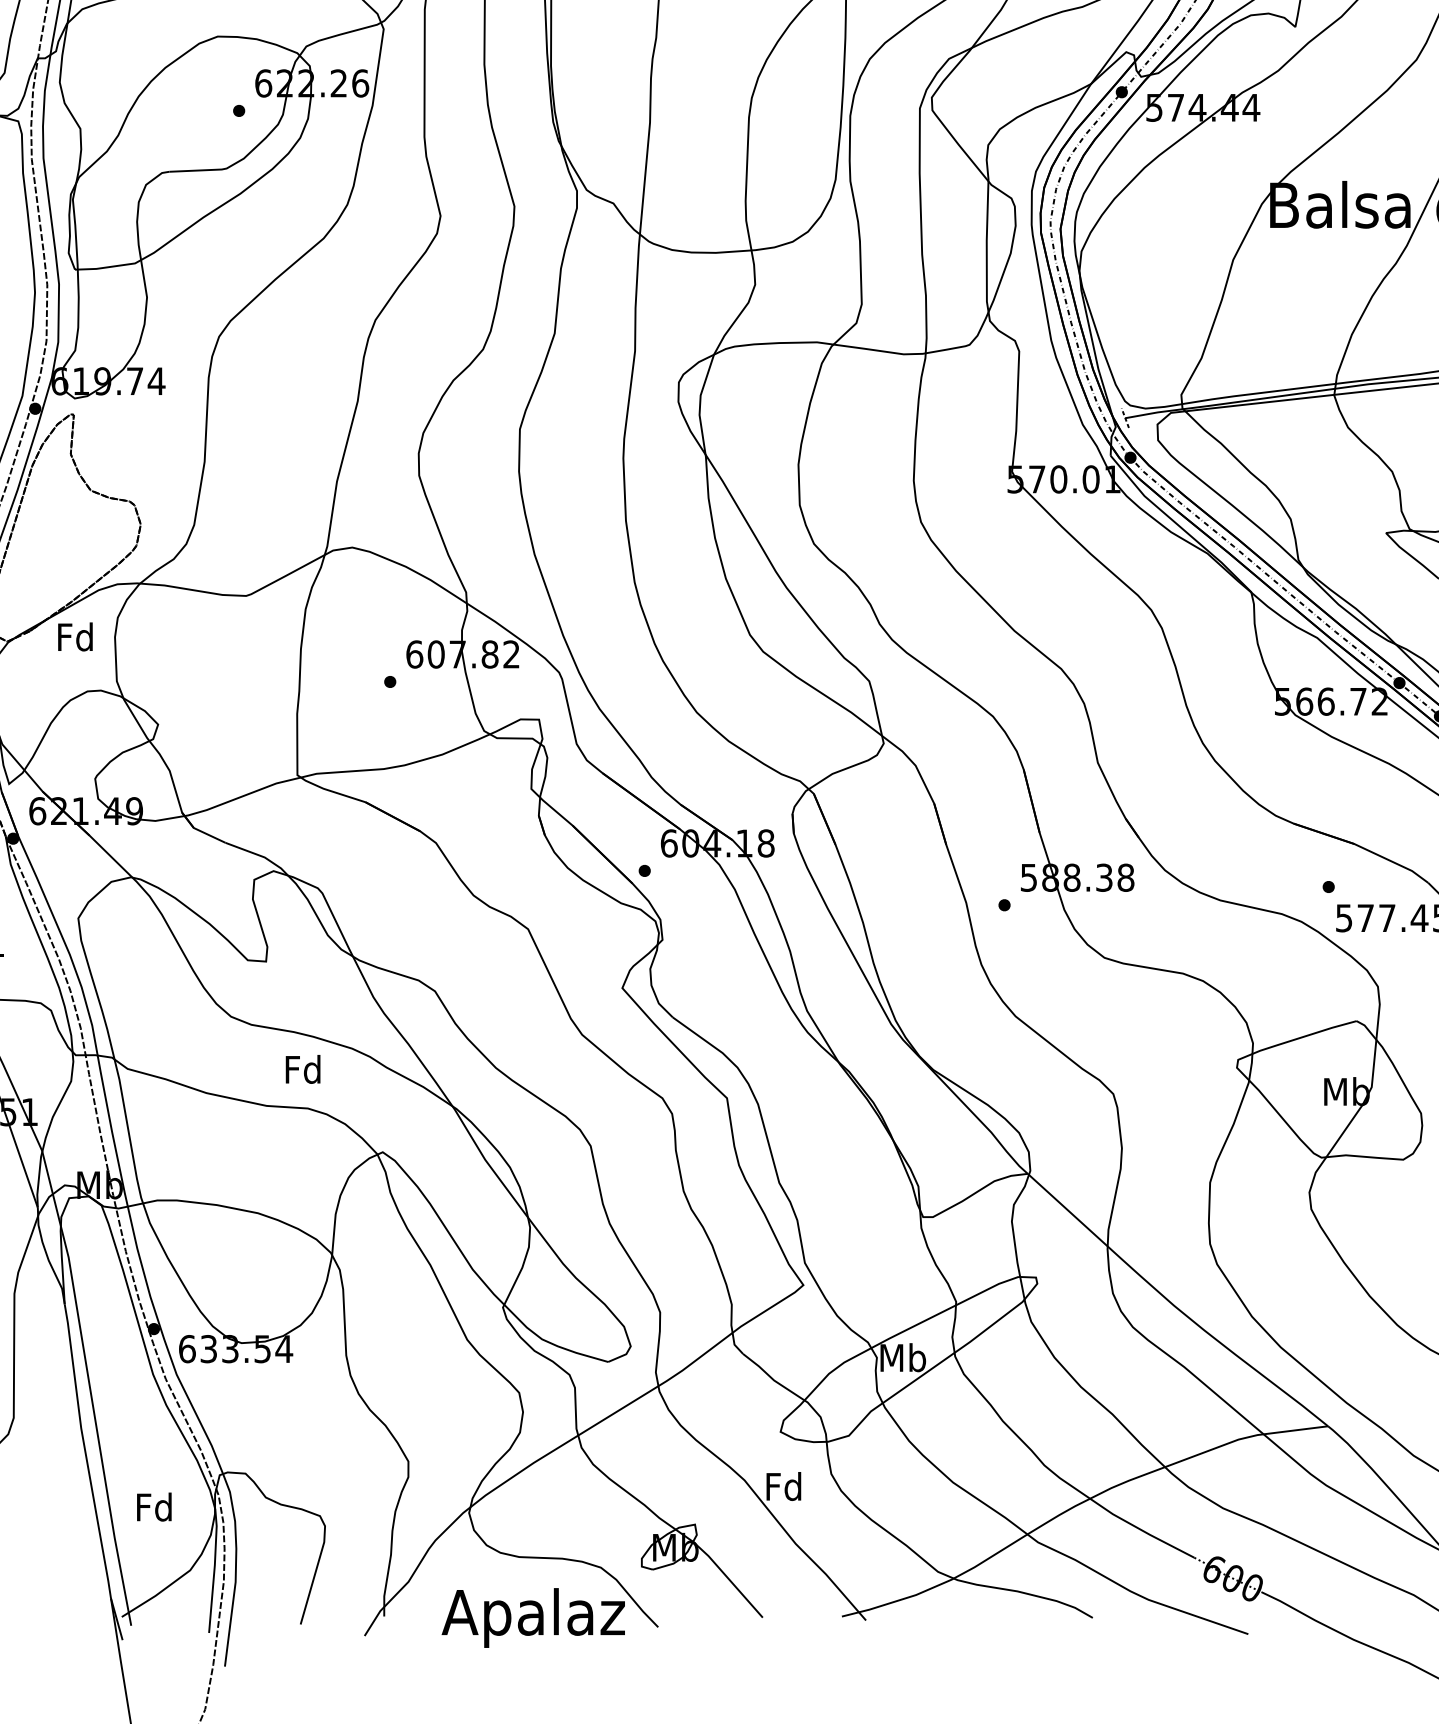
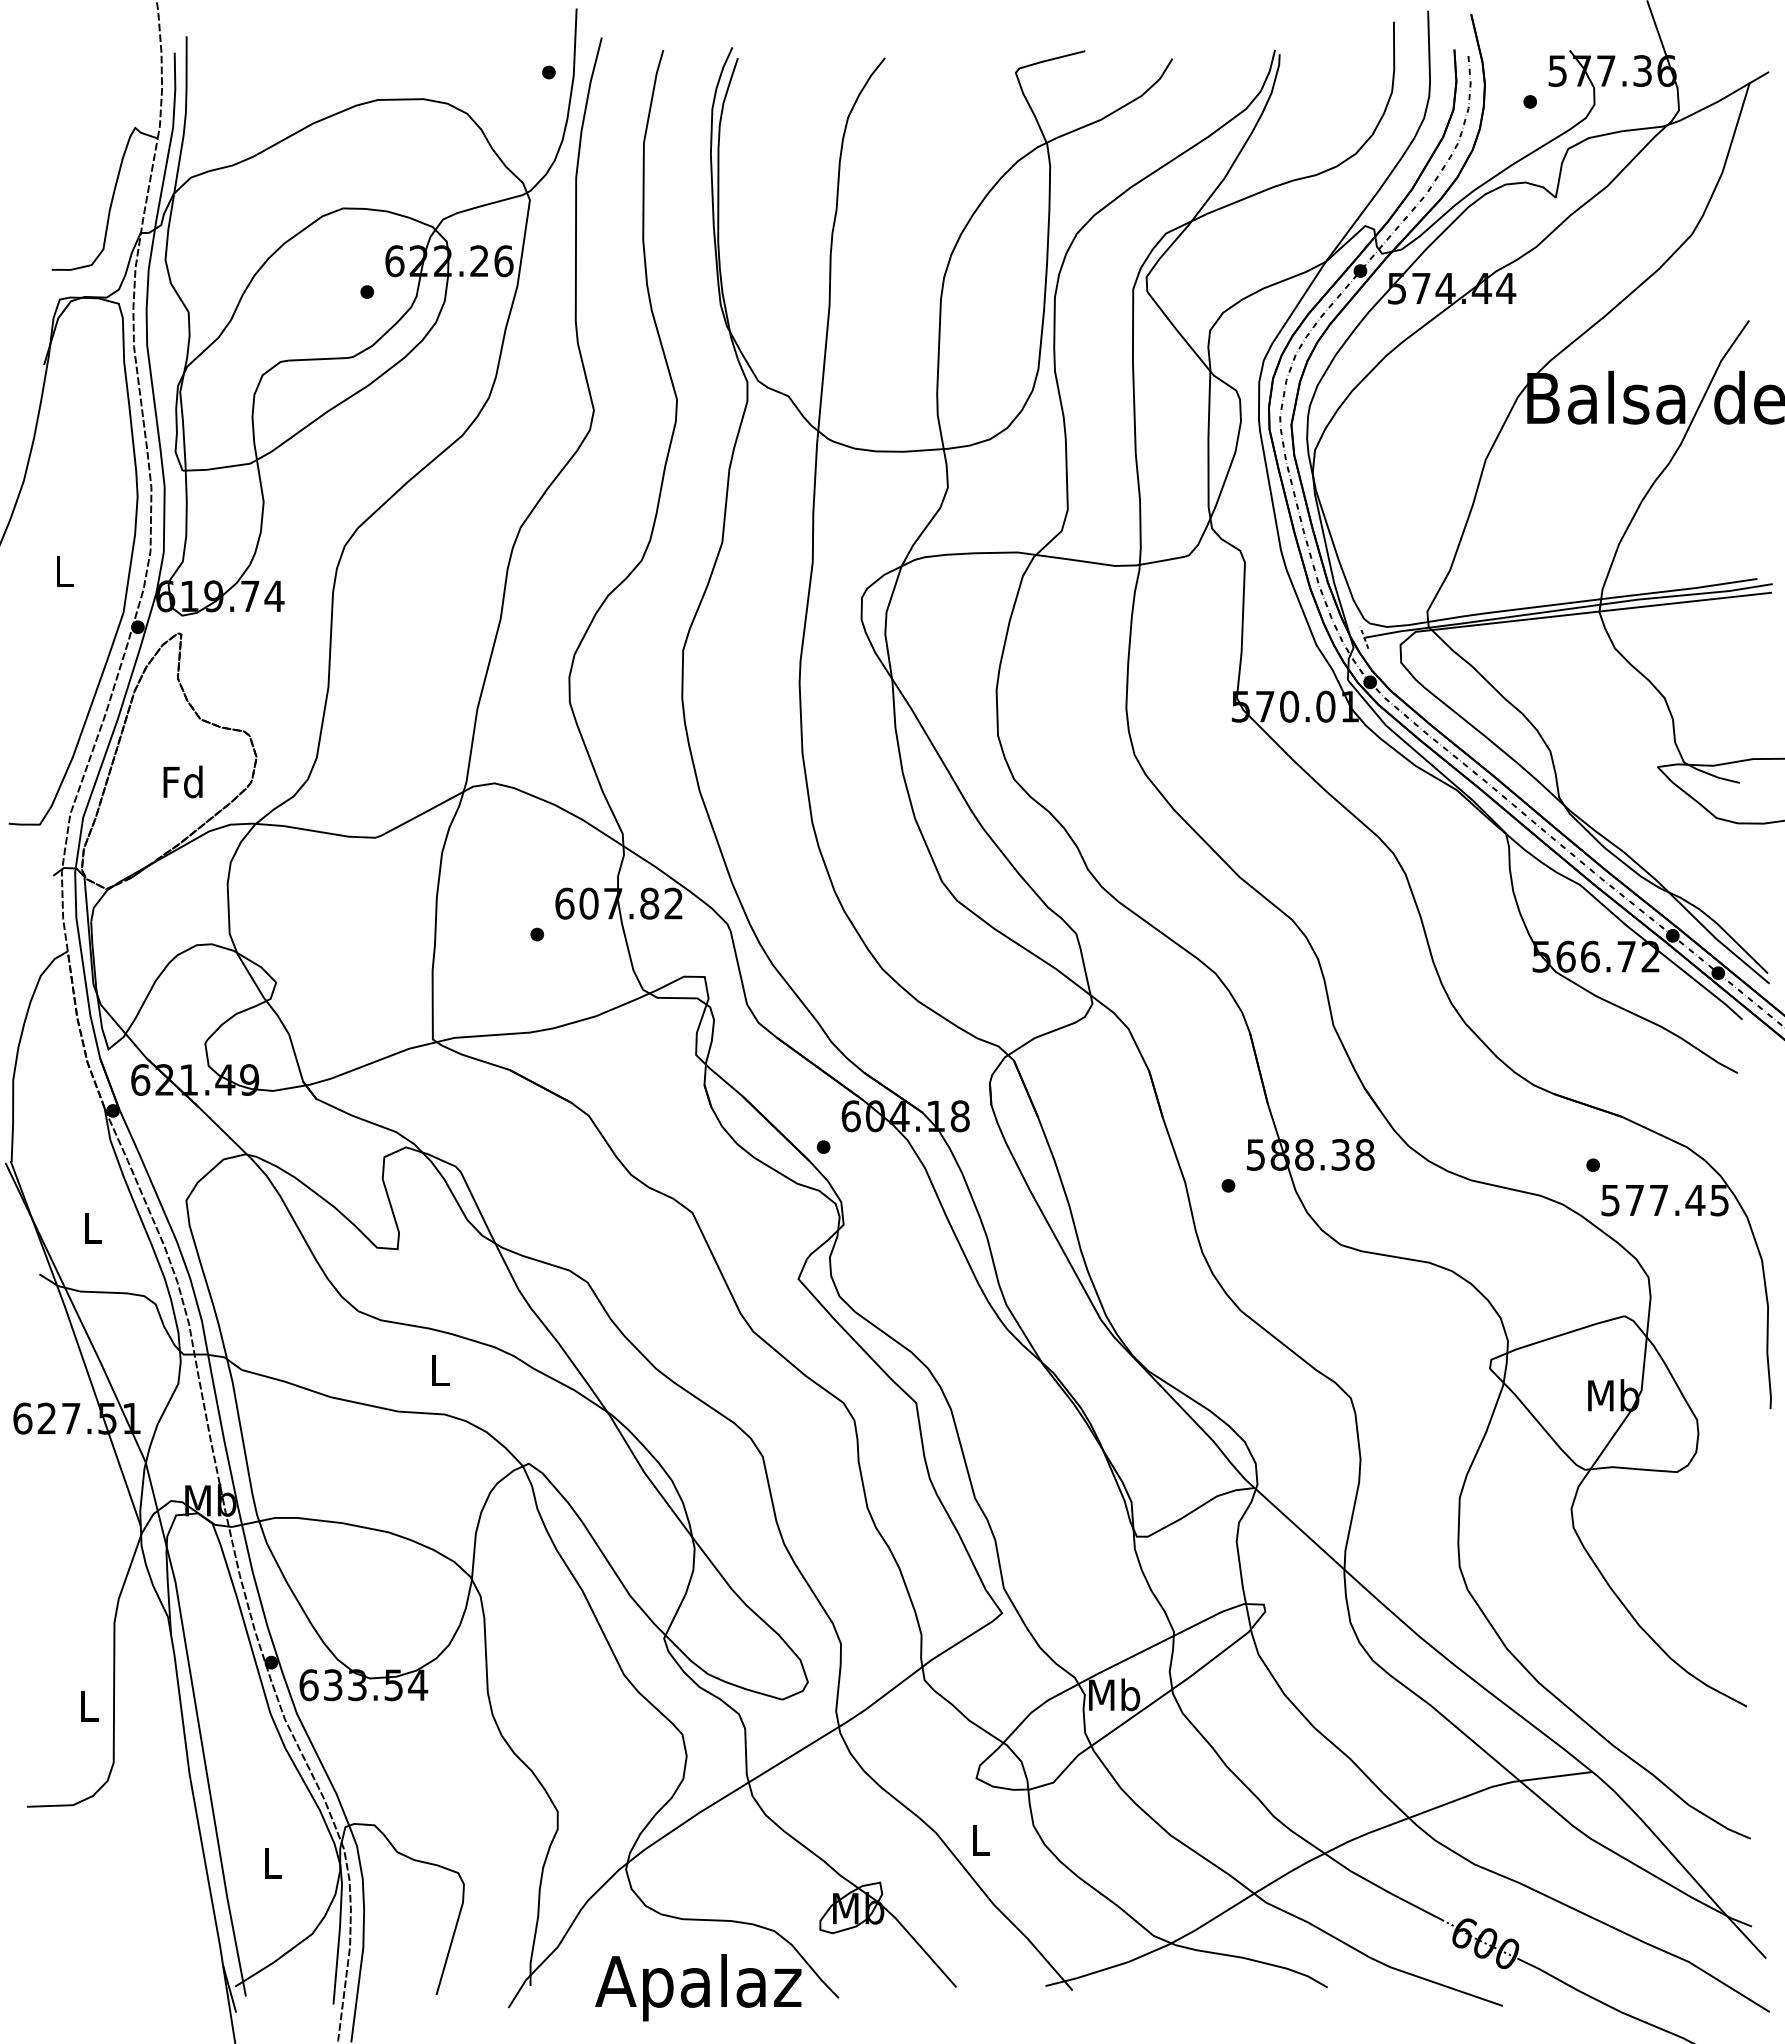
text: (74, 636) -> (182, 781), moved
text: (302, 1069) -> (438, 1370), Fd -> L
text: (783, 1486) -> (979, 1839), Fd -> L
text: (154, 1506) -> (271, 1862), Fd -> L

